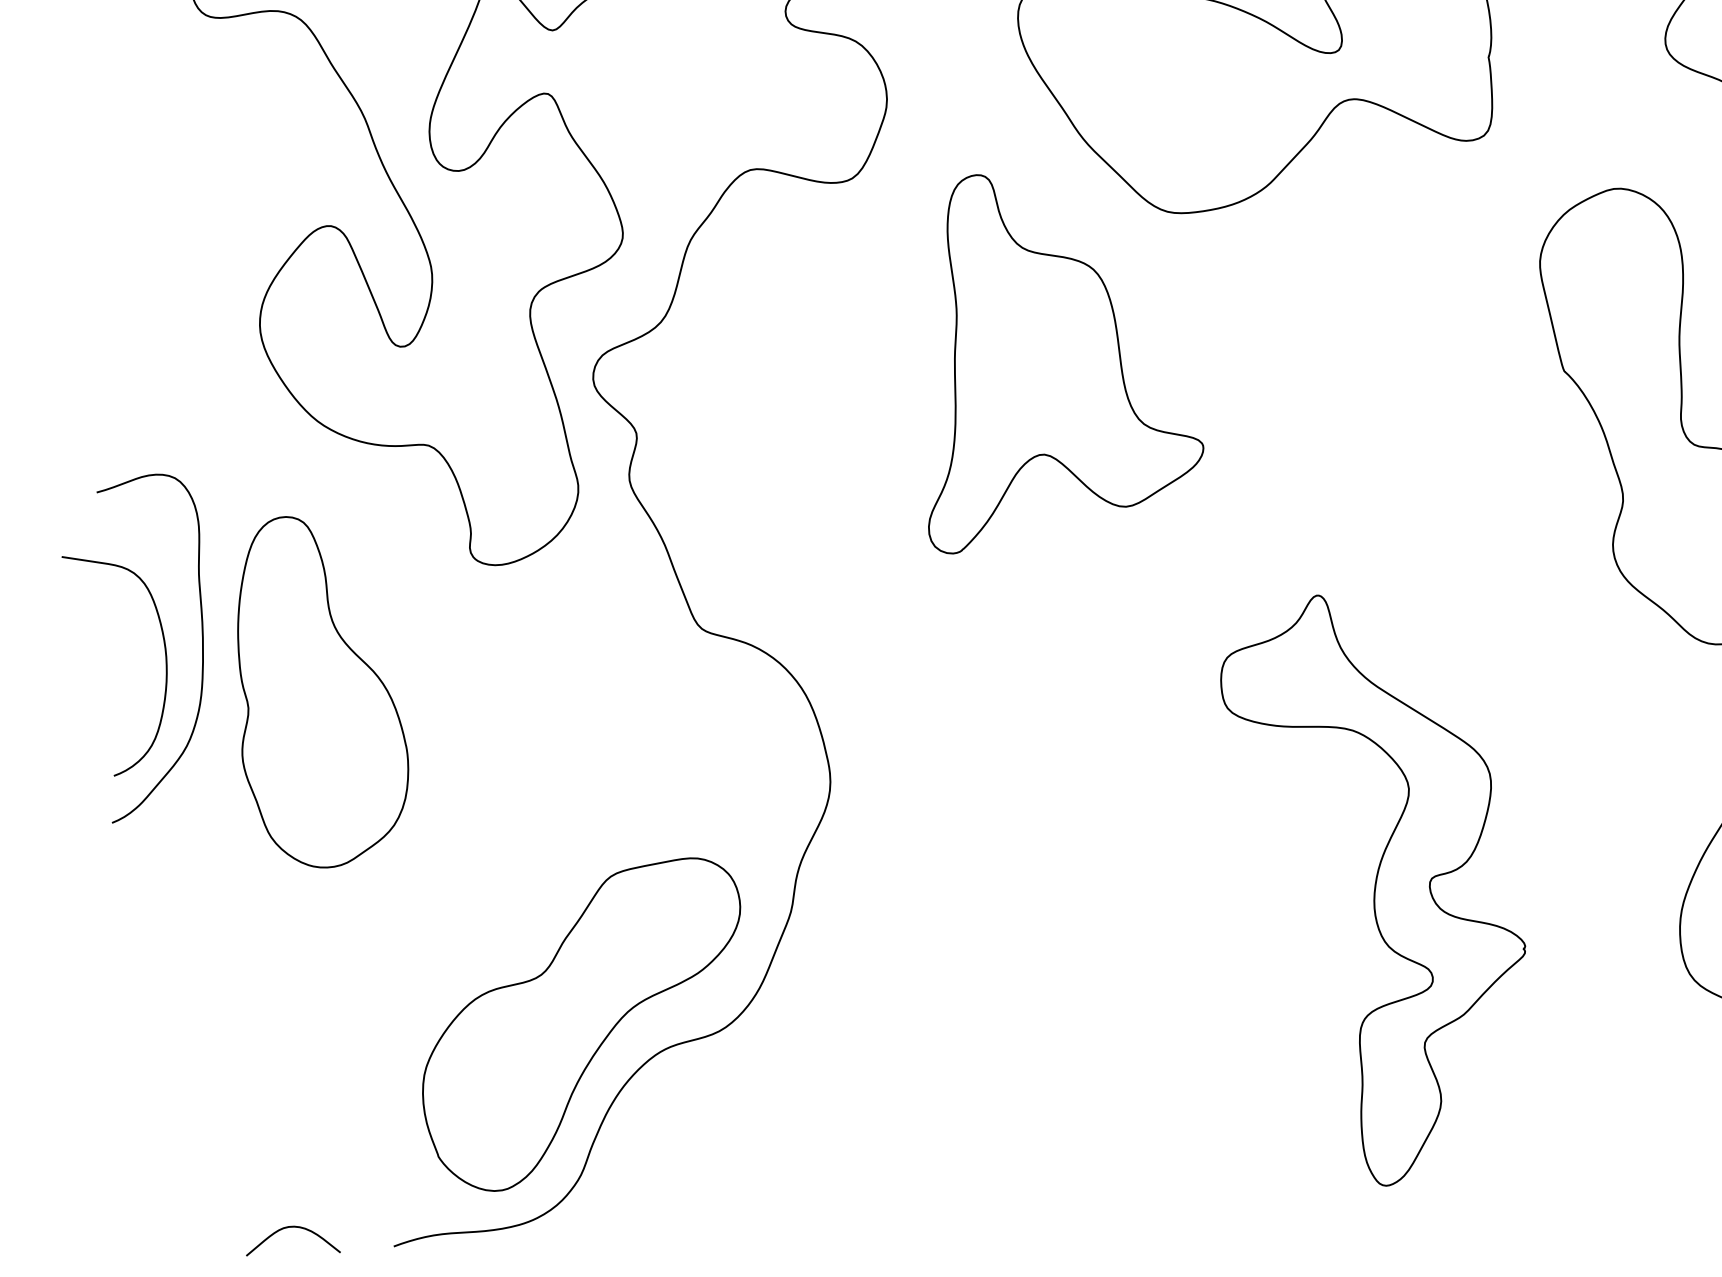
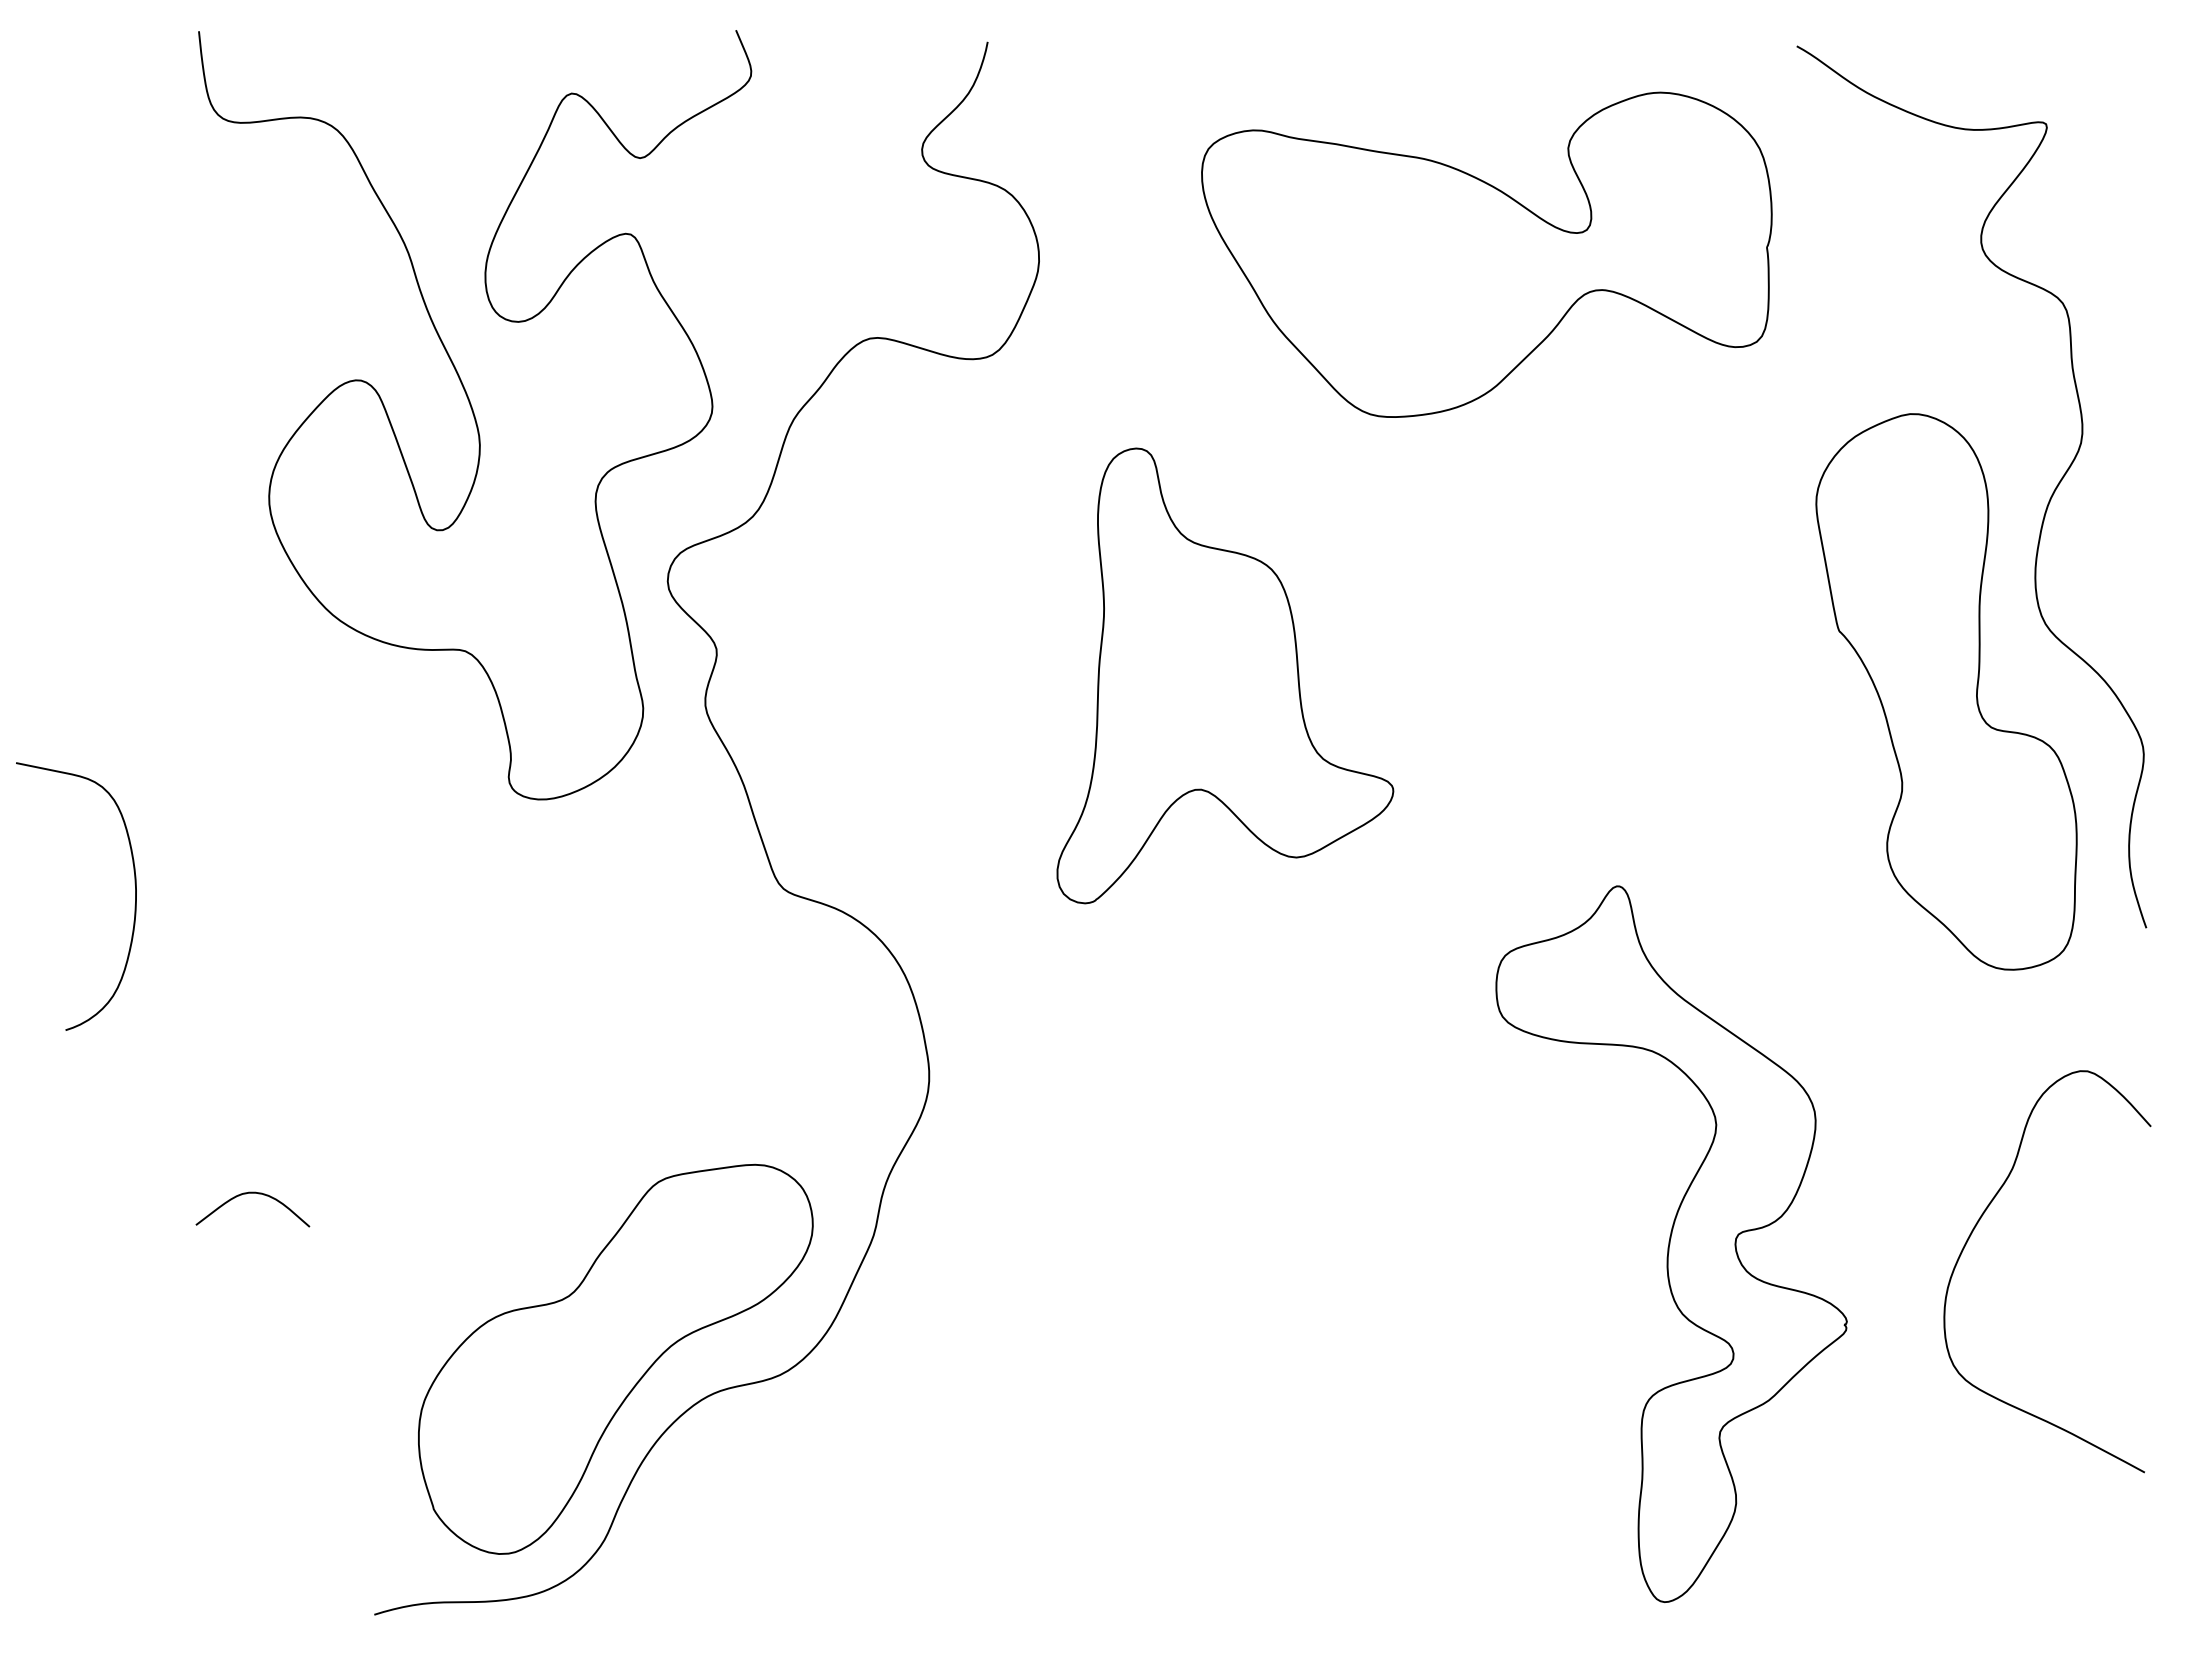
part: (1059, 359) -> (1225, 675), moved
curve: (201, 648) -> (179, 881), removed
part: (321, 690) -> (321, 940), removed
part: (1376, 888) -> (1671, 1243), moved
curve: (291, 1227) -> (252, 1193), moved

